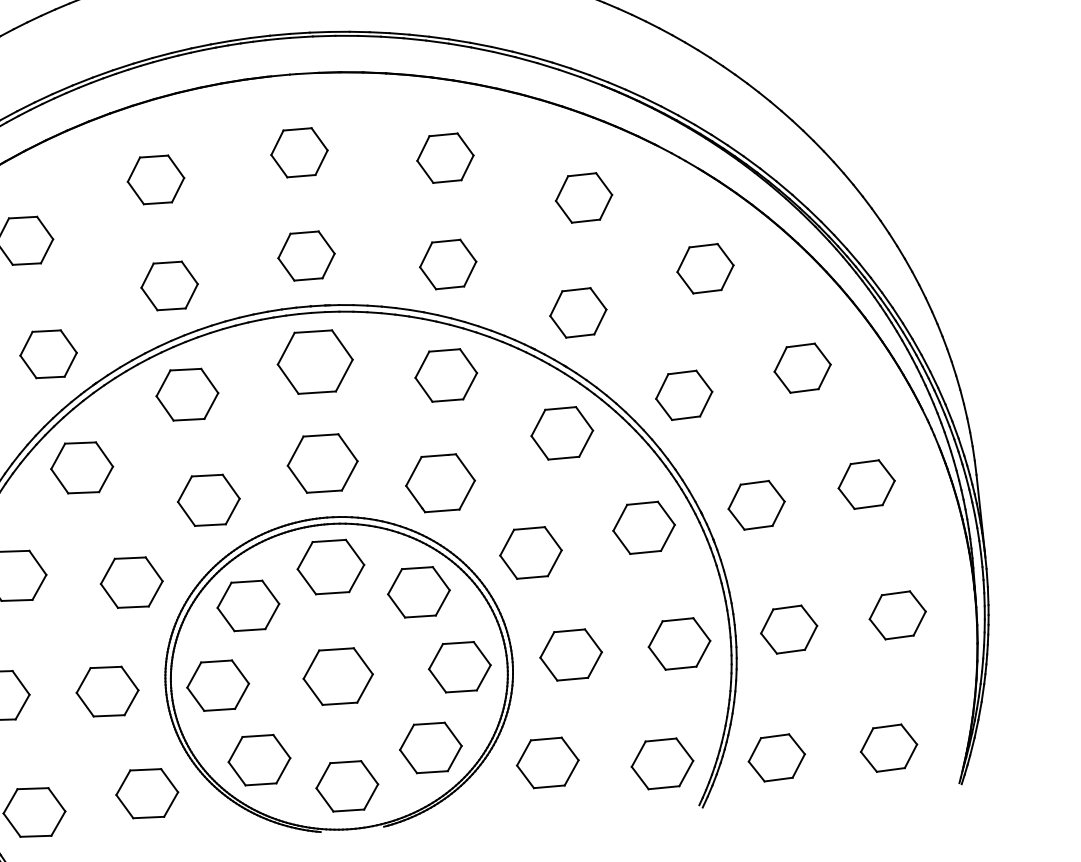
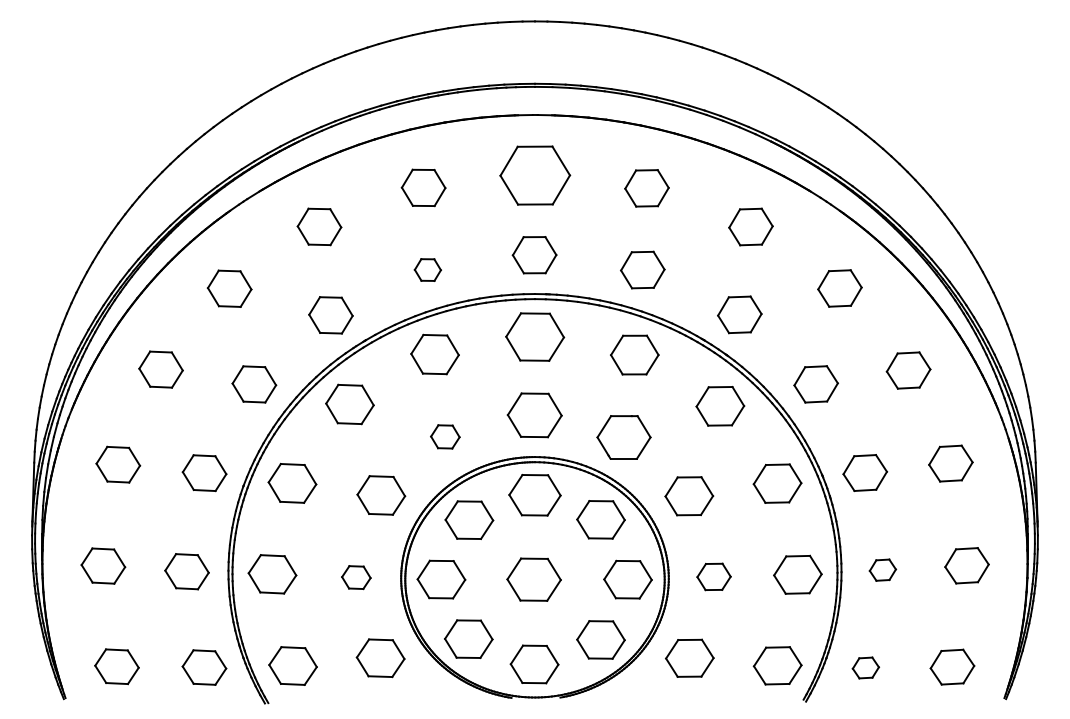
part: (299, 152) -> (535, 175), size x1.6
part: (169, 285) -> (427, 269), size x0.6
part: (209, 499) -> (445, 436), size x0.6
part: (788, 628) -> (882, 569), size x0.6
part: (570, 654) -> (713, 576), size x0.7
part: (107, 691) -> (356, 577), size x0.6
part: (776, 757) -> (865, 667), size x0.6

